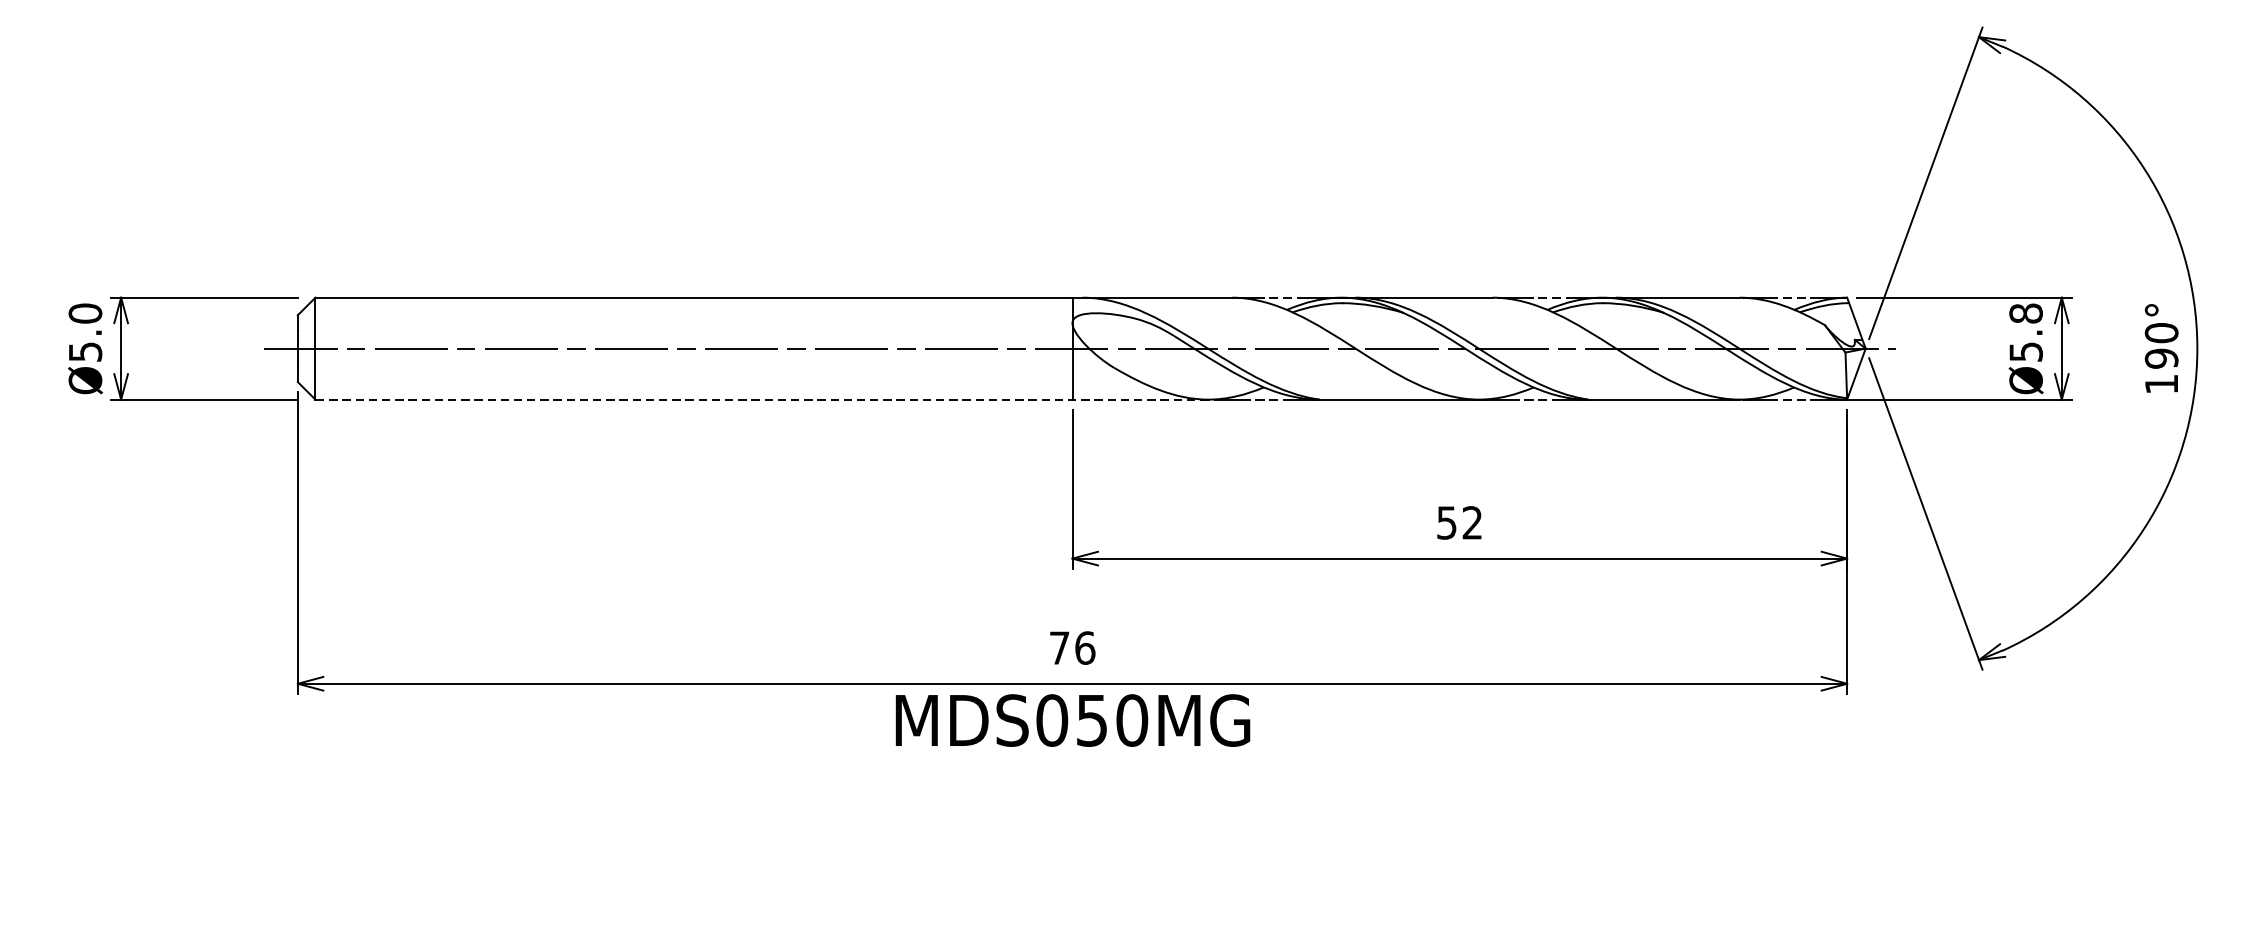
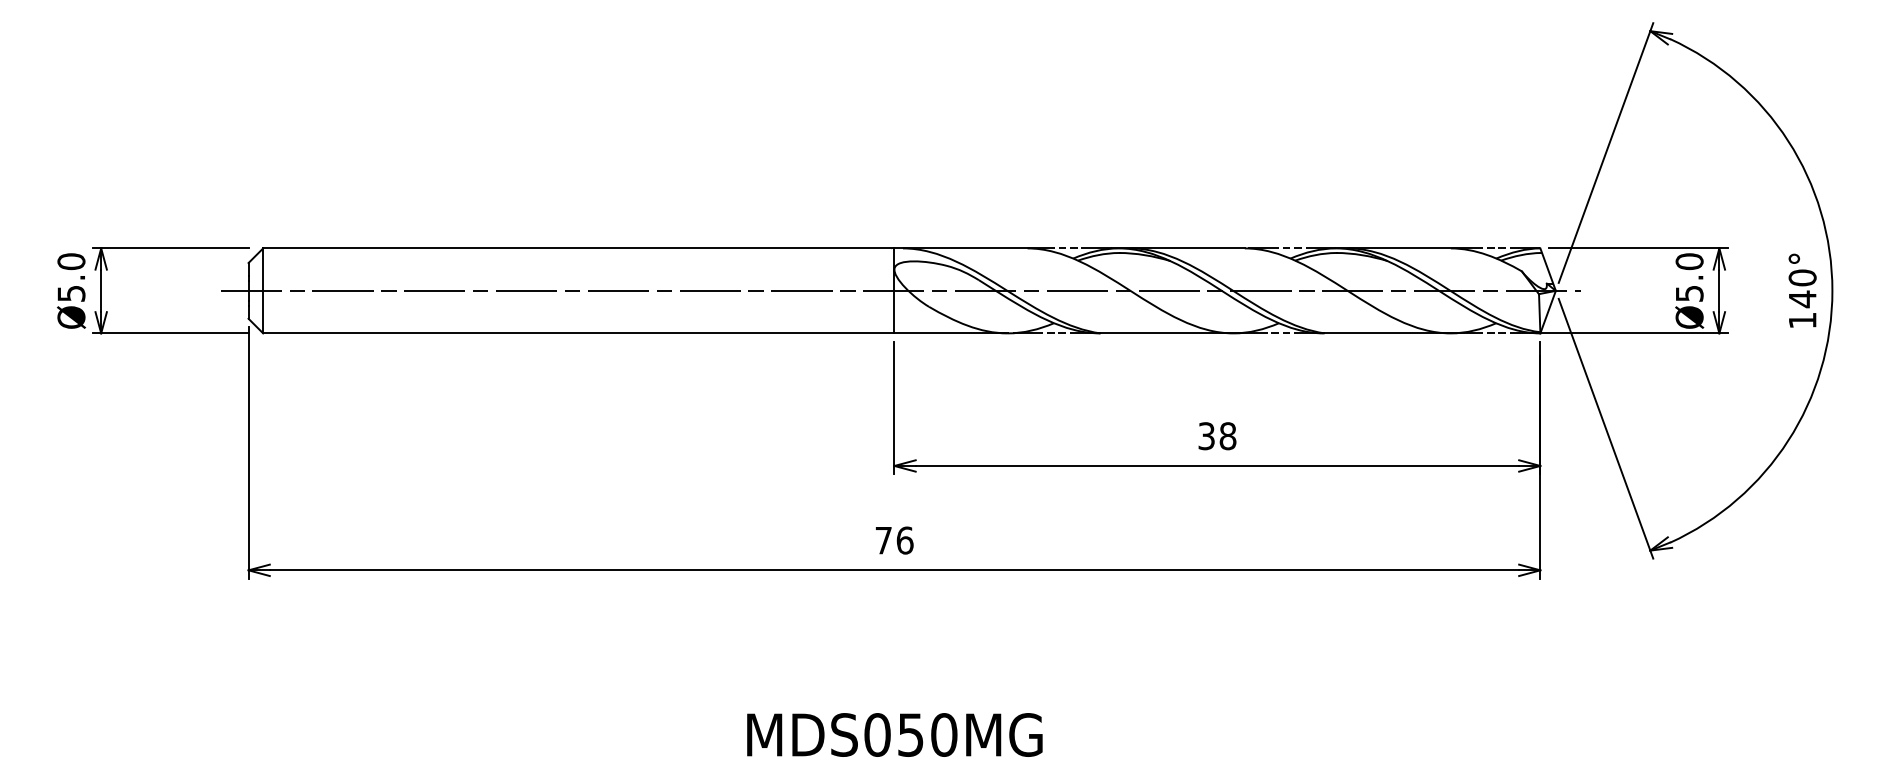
text: (2025, 313) -> (1689, 261), Ø5.8 -> Ø5.0
text: (2161, 358) -> (1802, 299), 190° -> 140°
line: (760, 399) -> (634, 333), dashed -> solid
text: (1459, 523) -> (1217, 436), 52 -> 38
text: (1072, 719) -> (894, 734), moved

